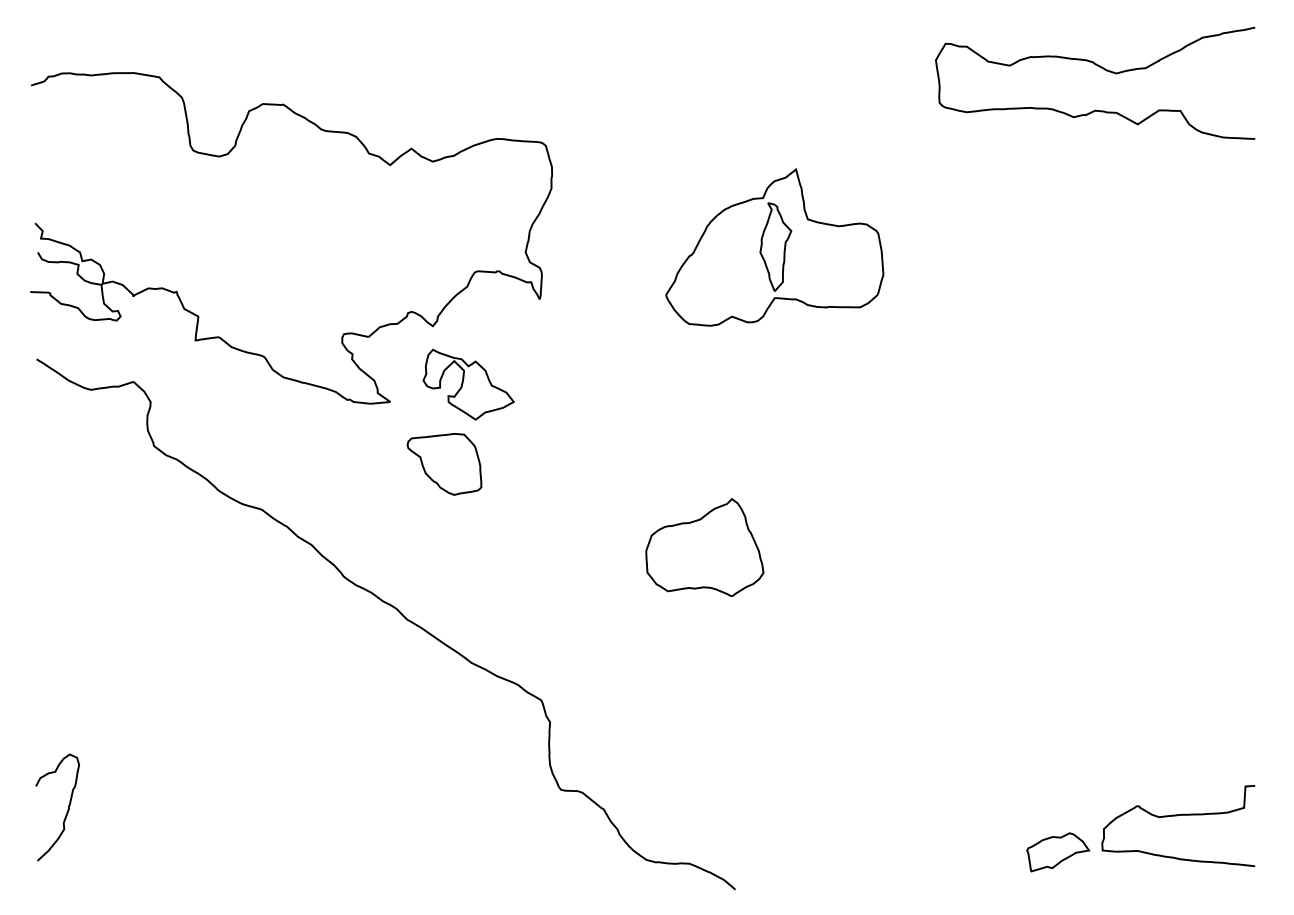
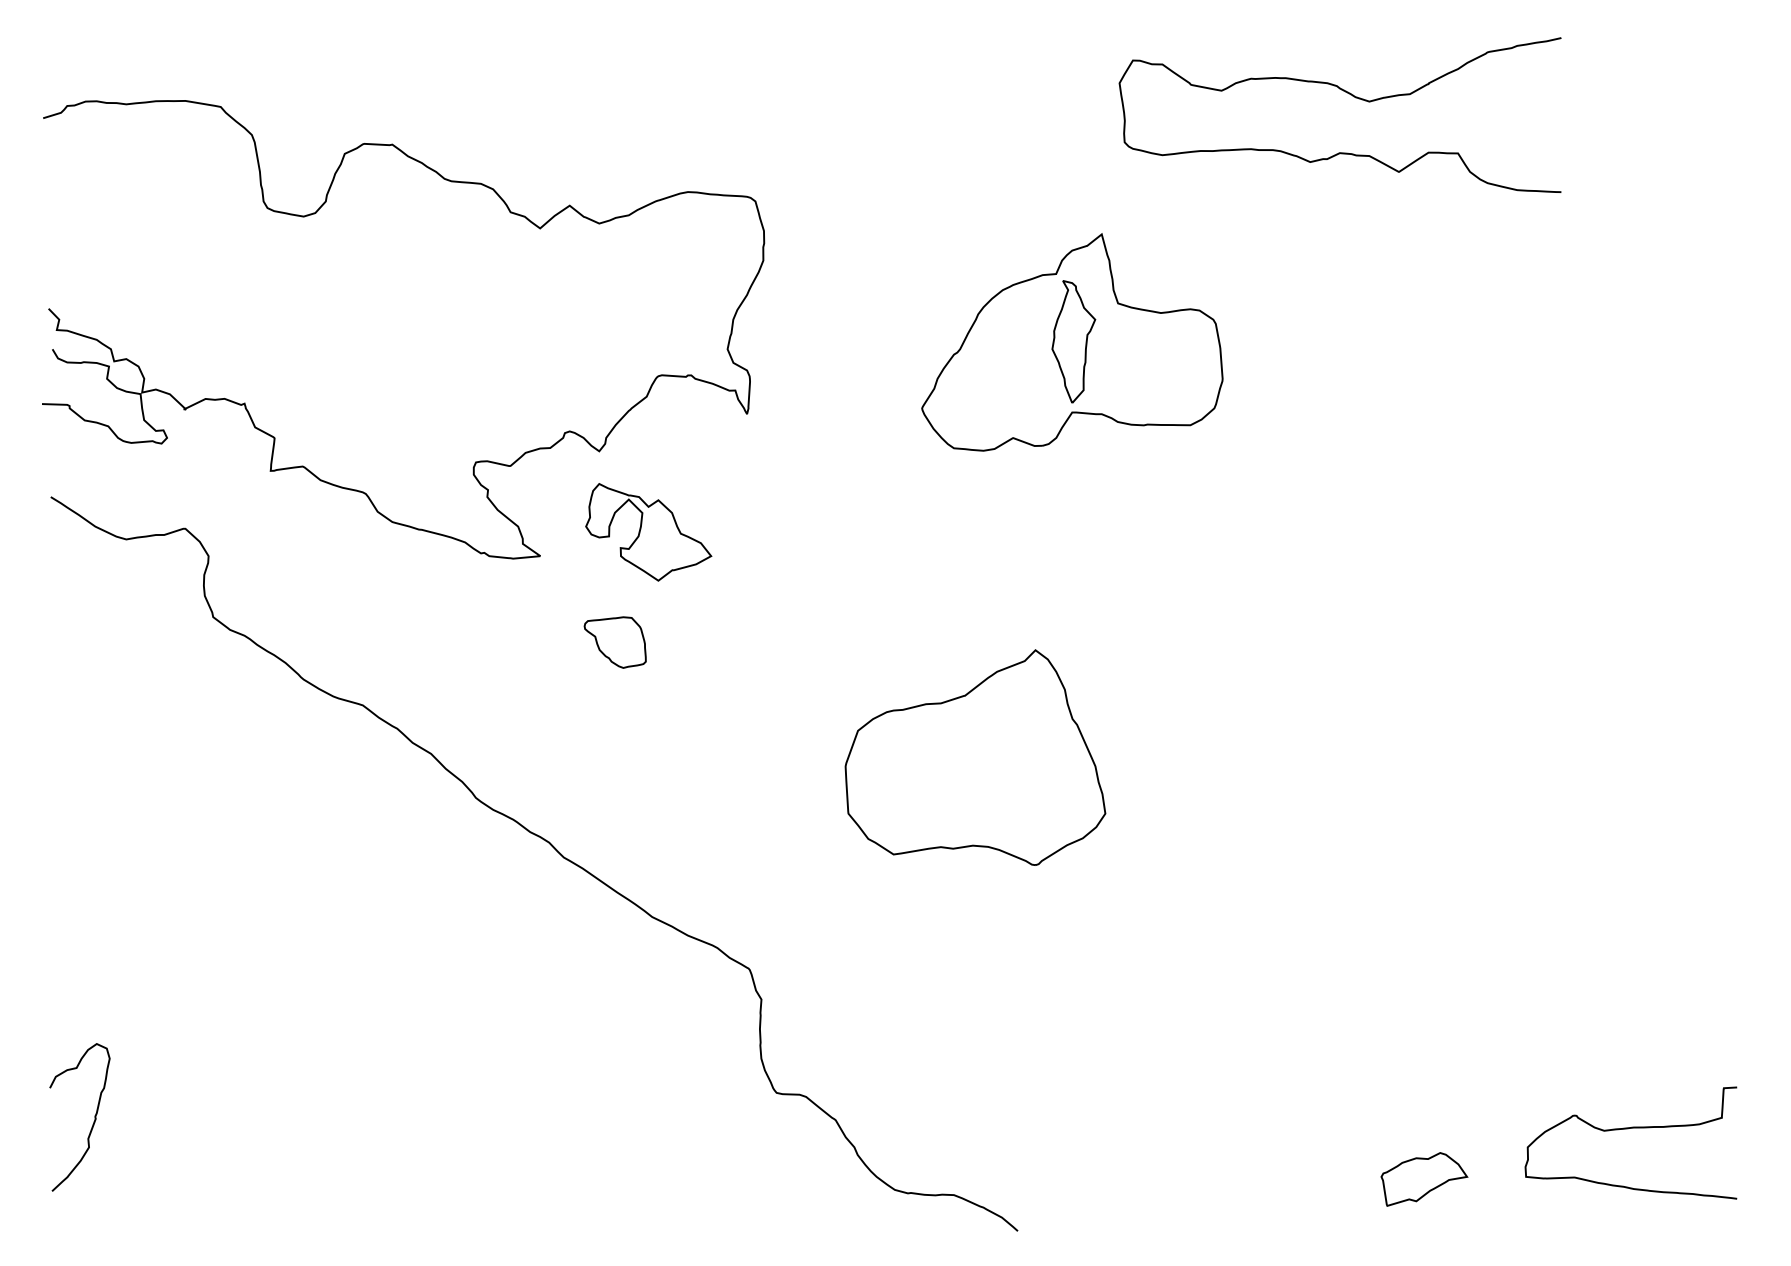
curve: (1104, 70) -> (1352, 97), moved
part: (444, 464) -> (615, 642), size x0.6
part: (704, 547) -> (975, 757), size x1.6
part: (1058, 852) -> (1424, 1179), moved

